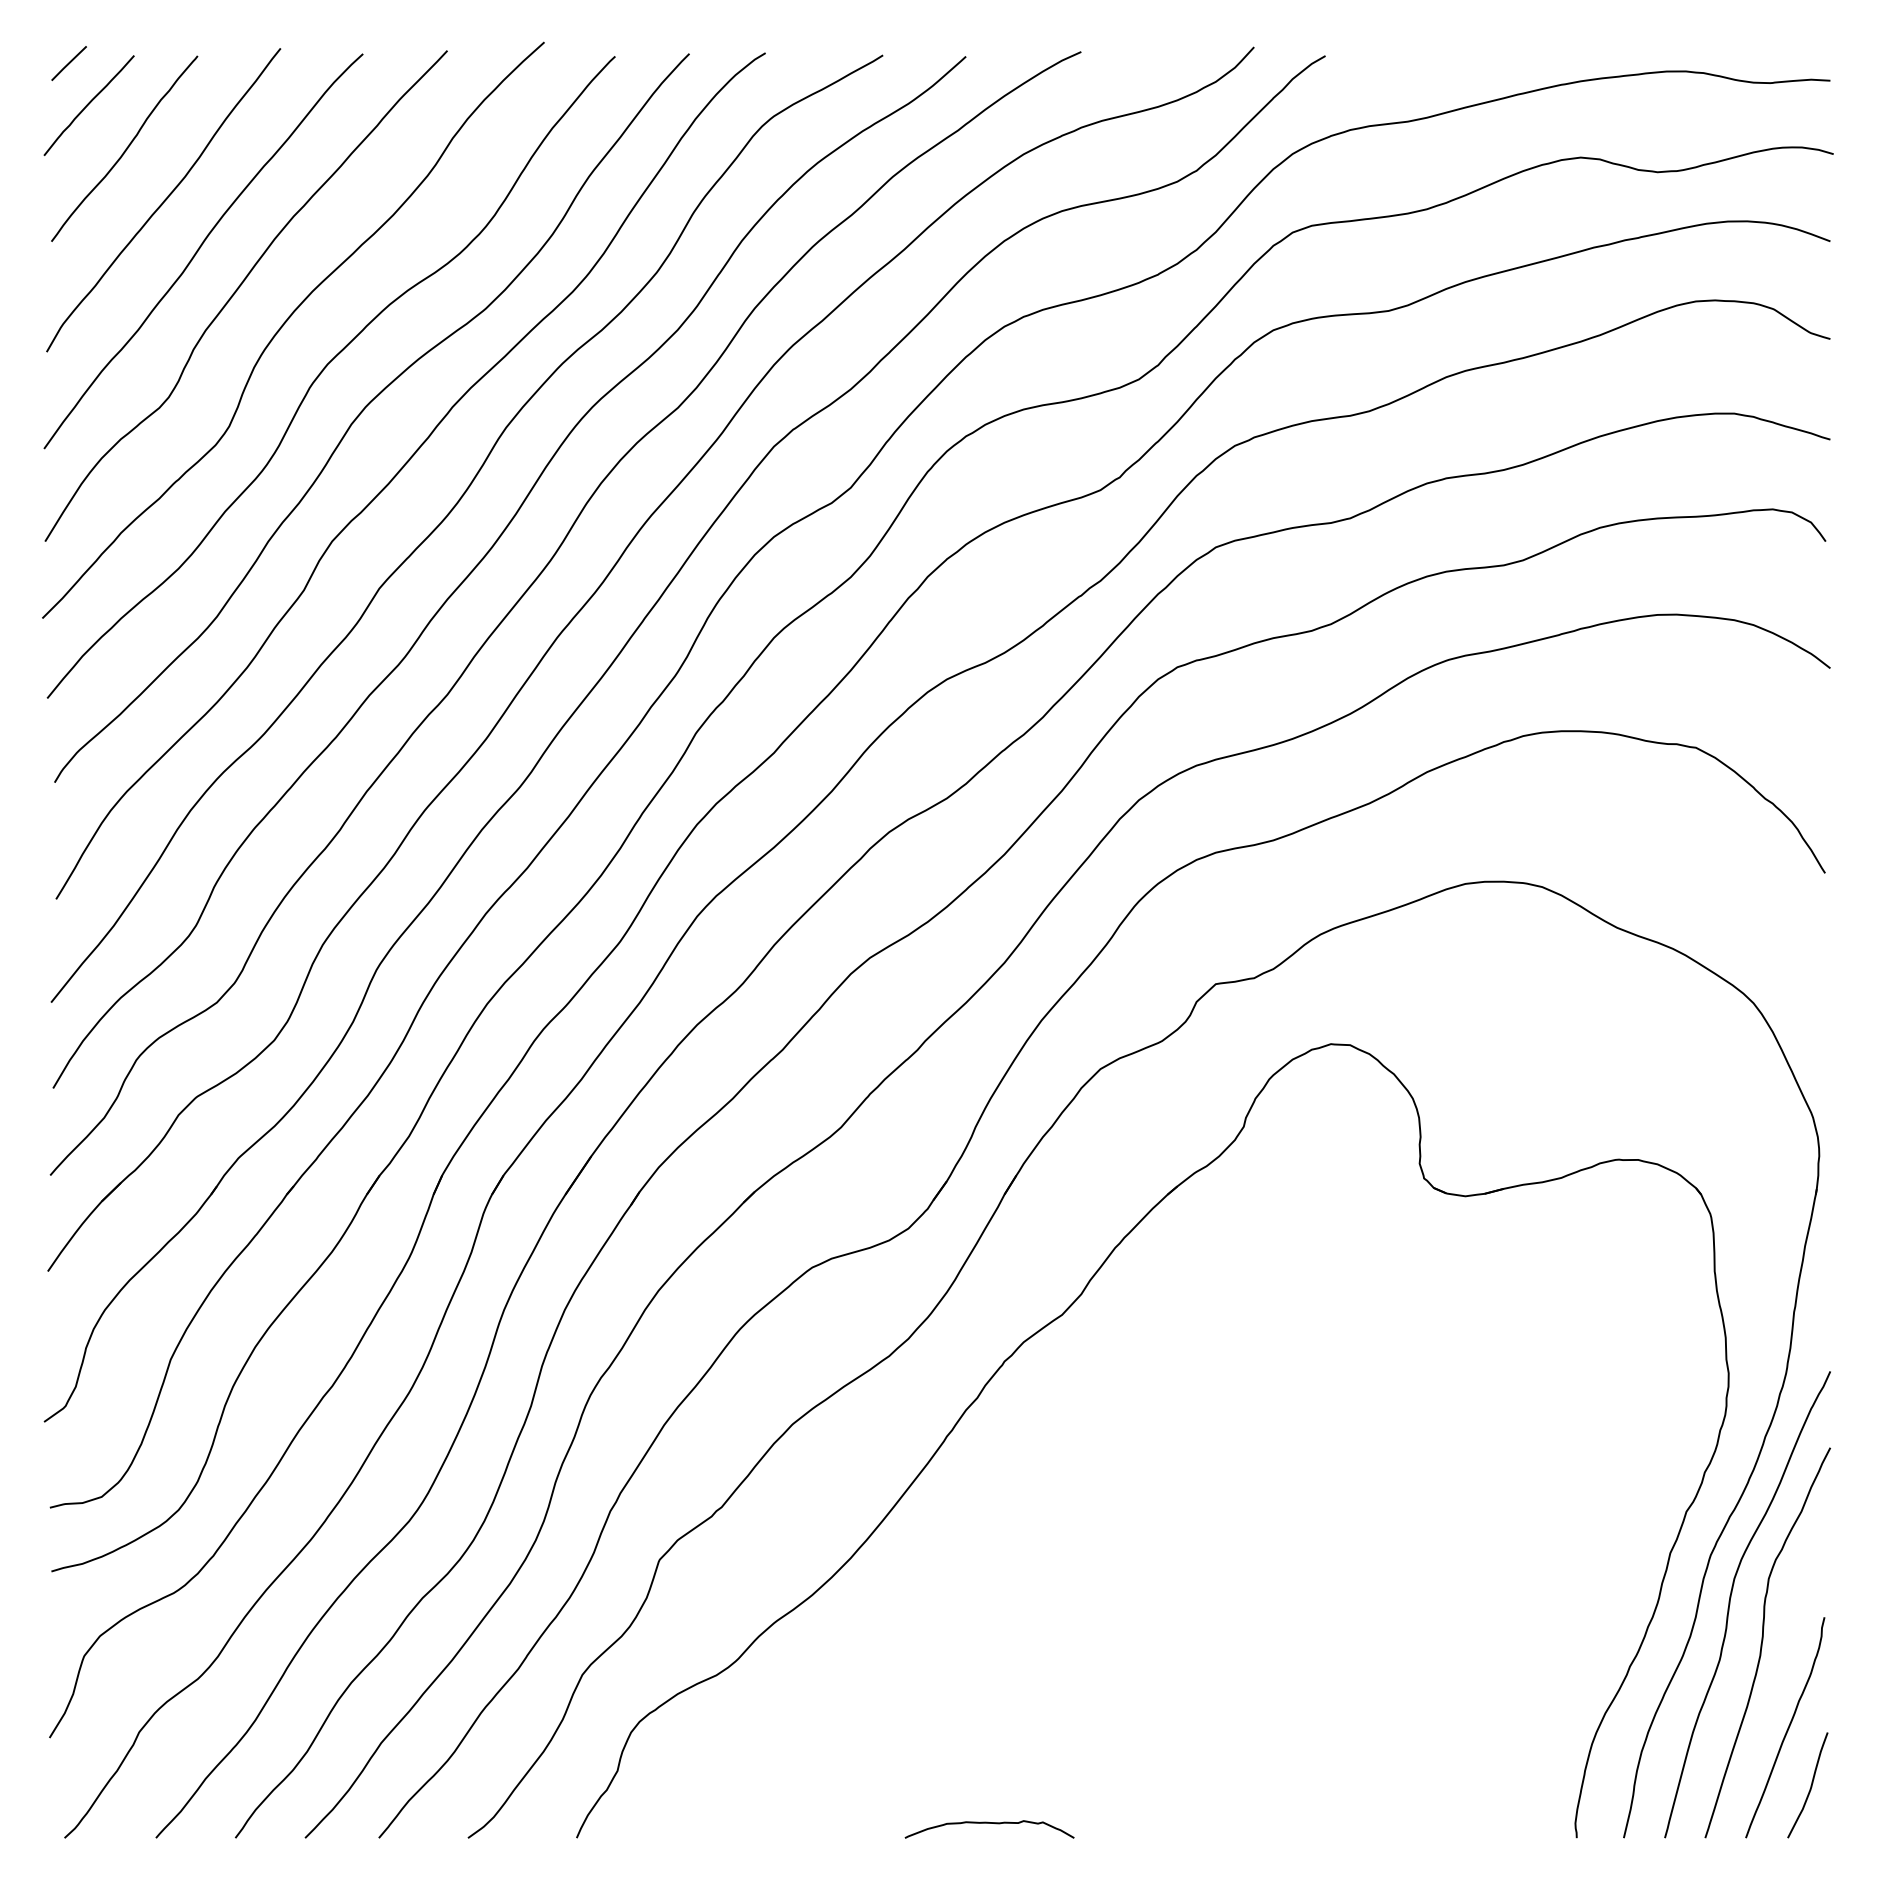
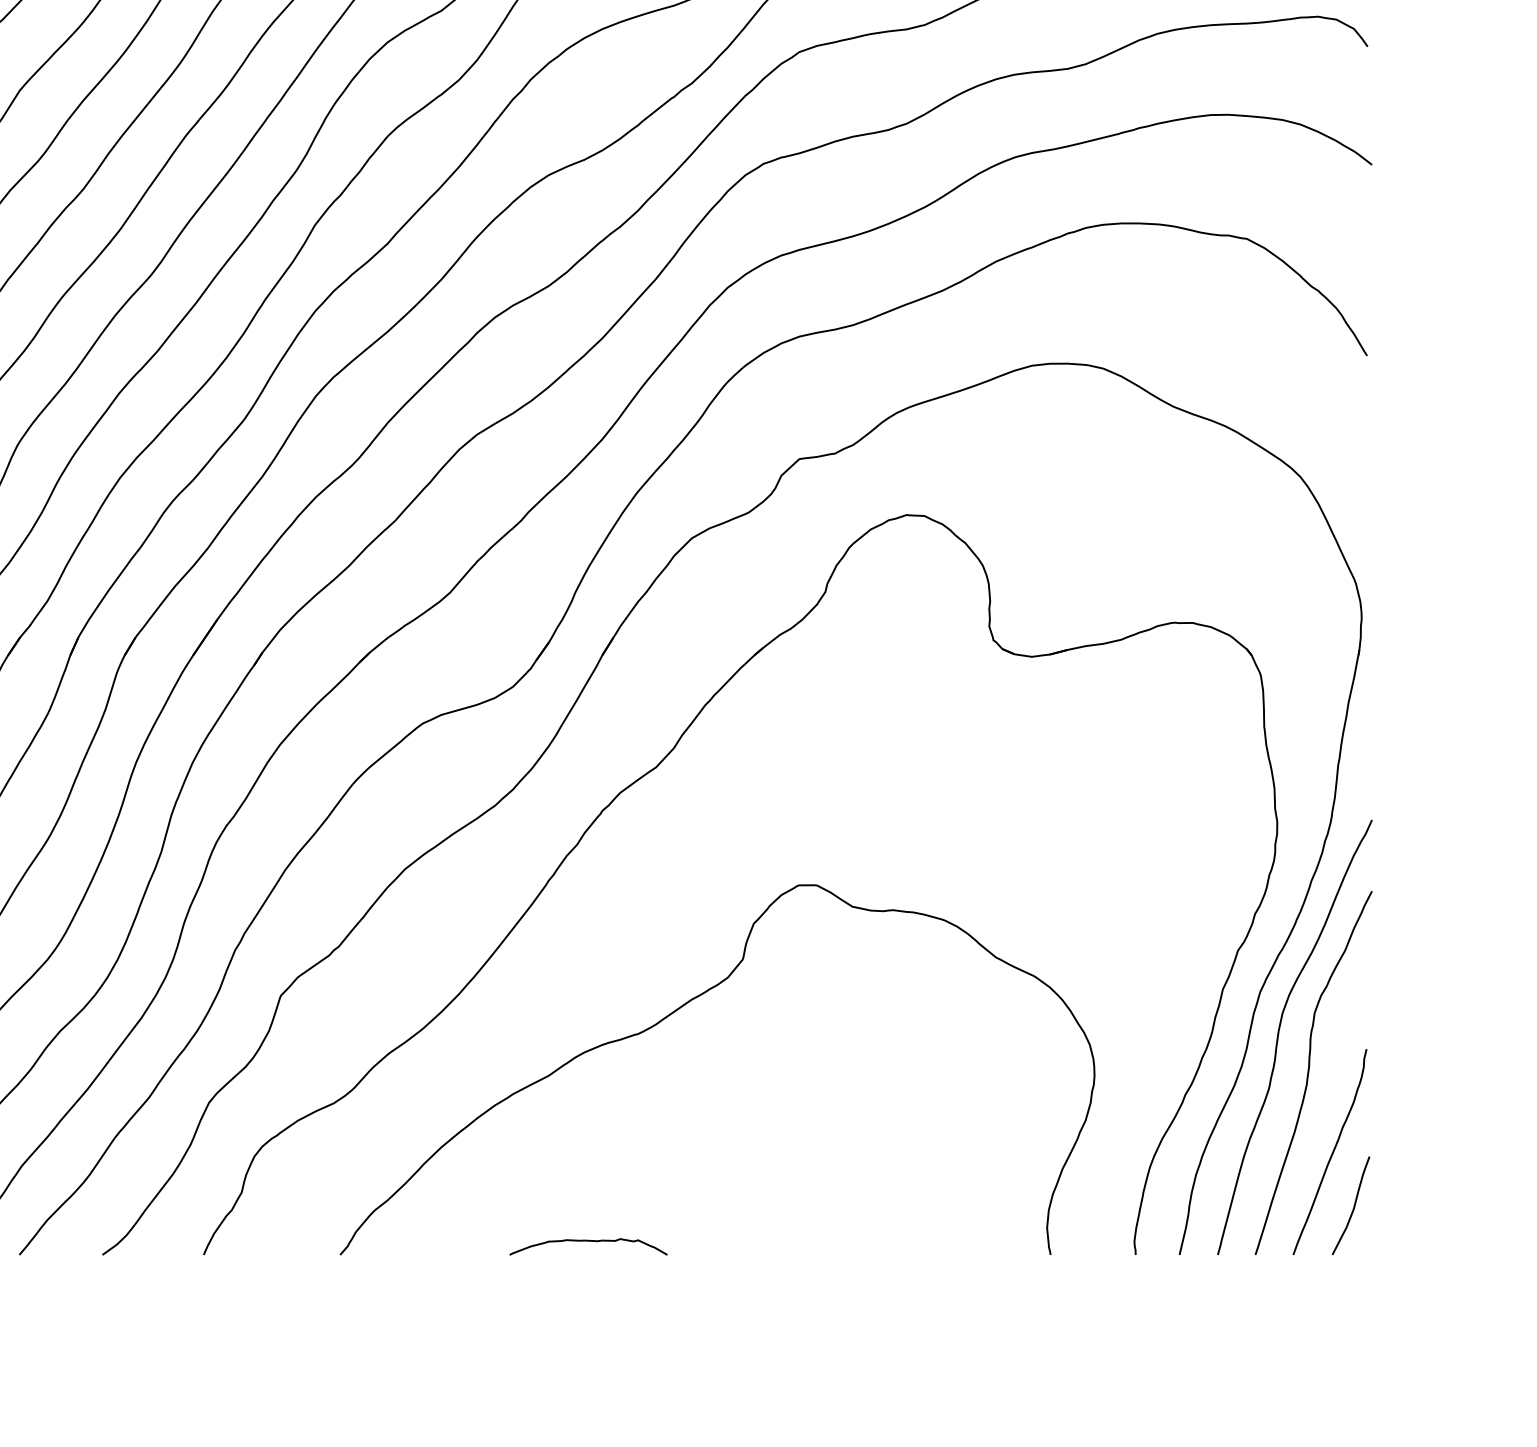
curve: (1084, 1576) -> (676, 1011), added

